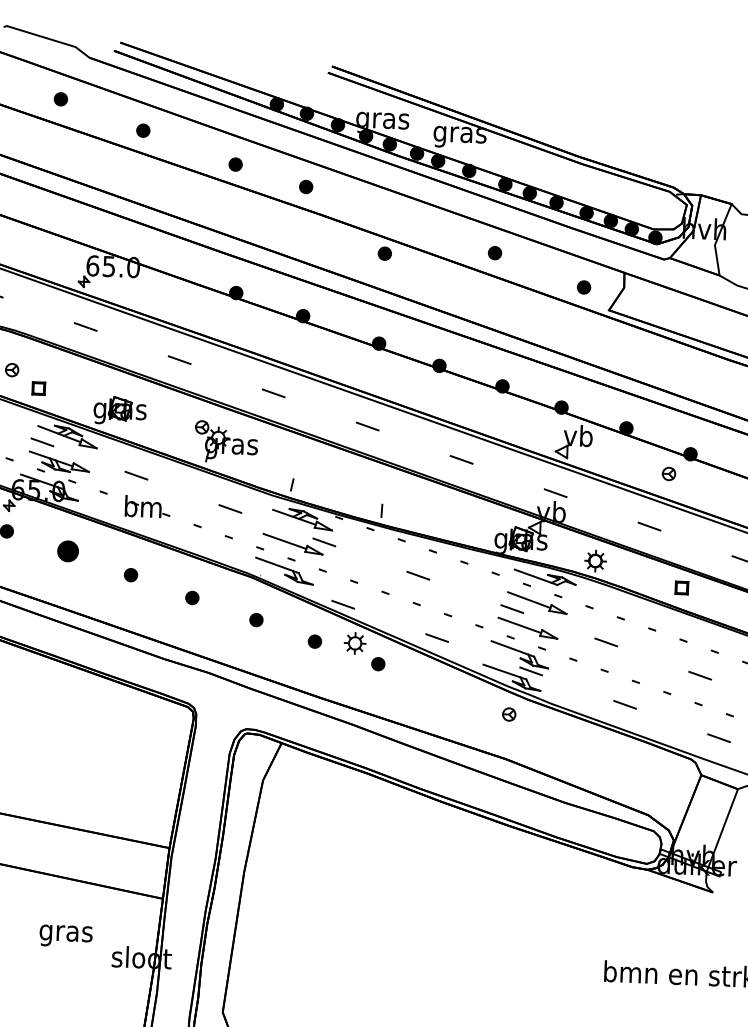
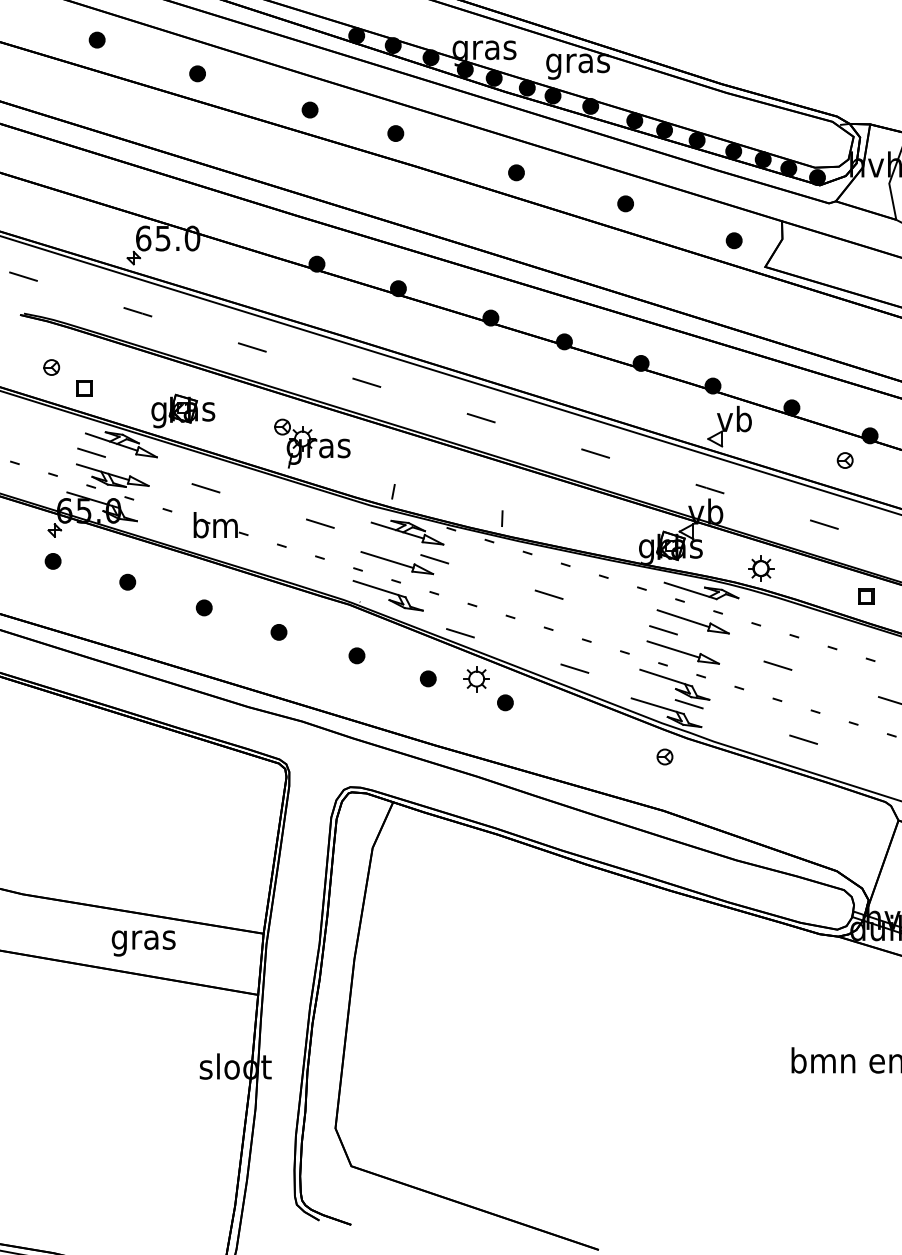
part: (384, 253) -> (516, 172), moved
part: (68, 550) -> (127, 581), size x0.62
text: (65, 936) -> (143, 943), moved

